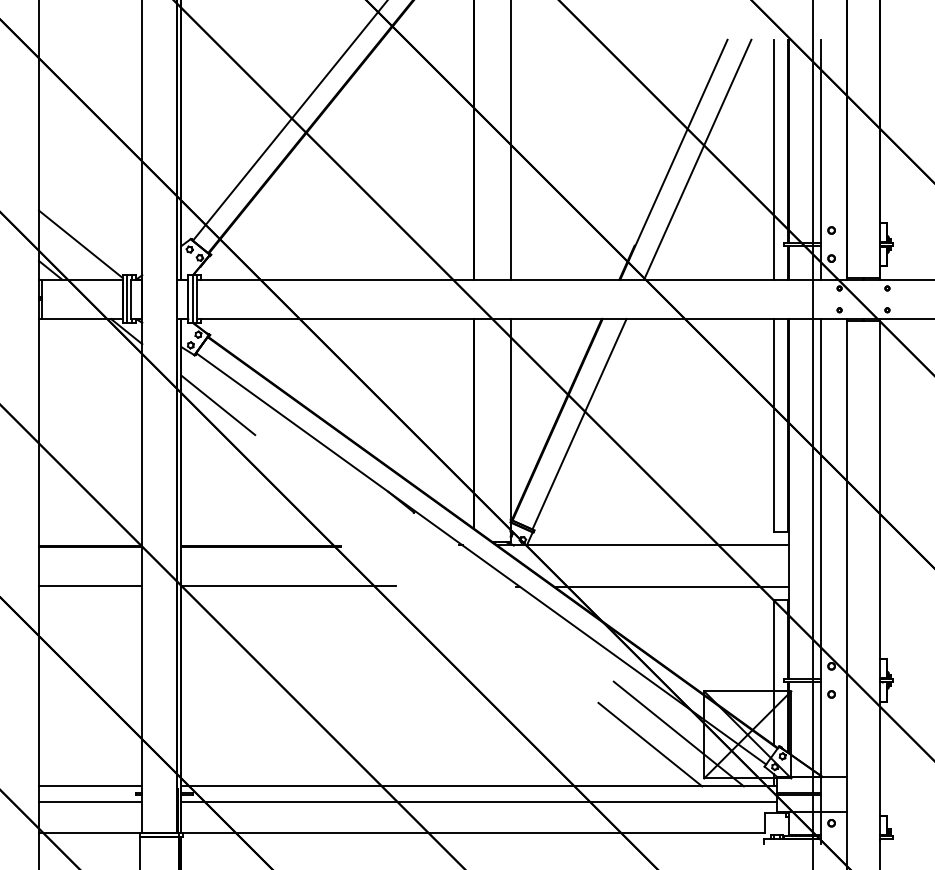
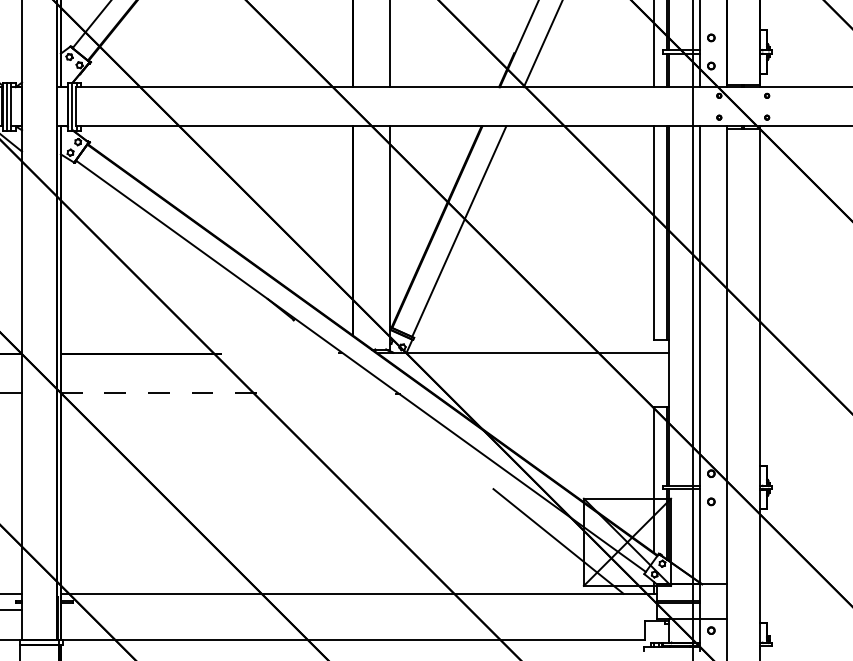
line: (218, 405) -> (98, 212), removed
line: (288, 585) -> (168, 392), solid -> dashed
line: (671, 586) -> (551, 393), removed
line: (650, 744) -> (530, 551), removed
line: (479, 802) -> (359, 609), removed

